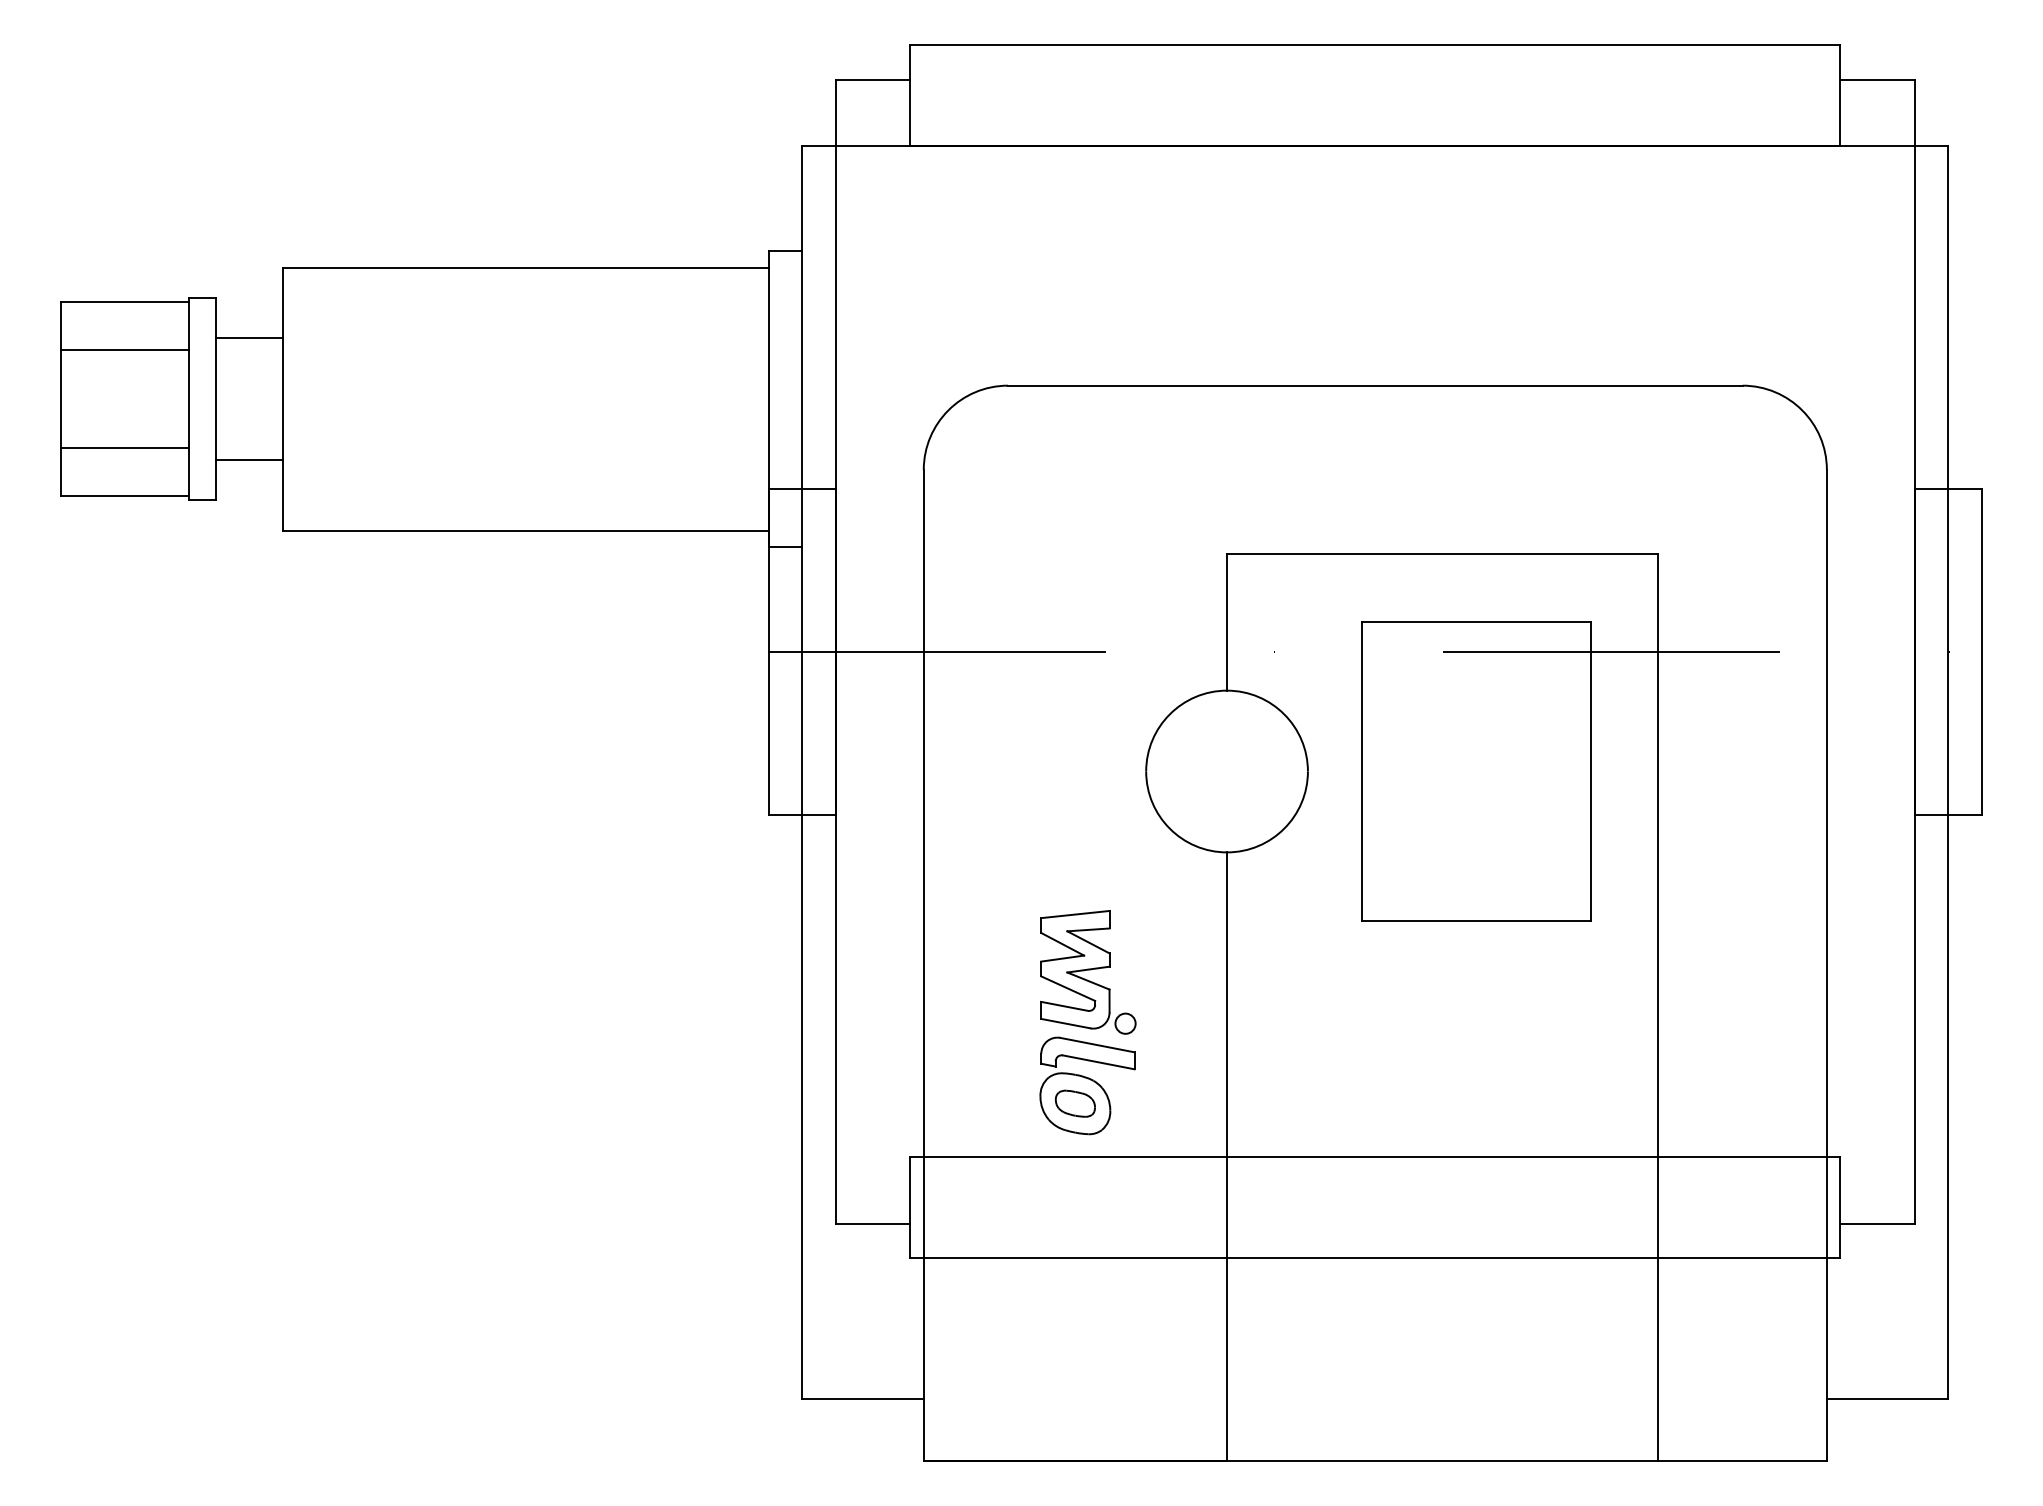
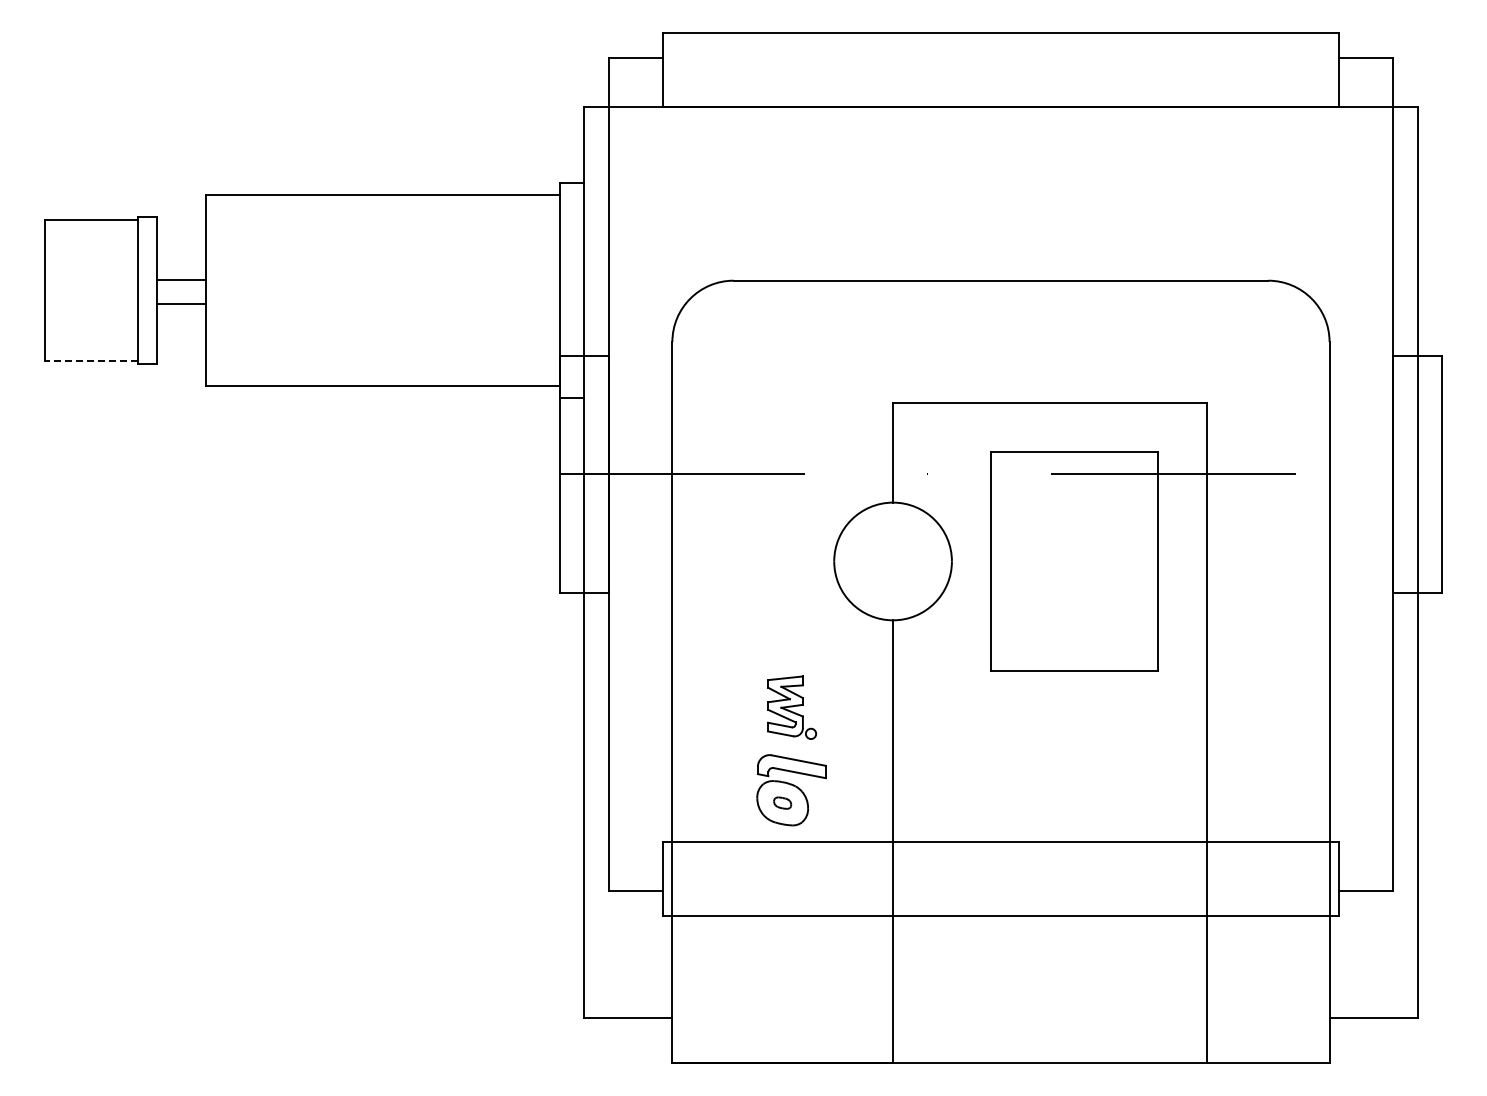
line: (249, 338) -> (181, 304), moved
line: (124, 351) -> (90, 255), removed
line: (124, 447) -> (90, 325), removed
line: (249, 459) -> (181, 279), moved
line: (125, 496) -> (91, 361), solid -> dashed
part: (1087, 972) -> (791, 707), size x0.7
part: (1075, 1102) -> (782, 802), size x0.6

